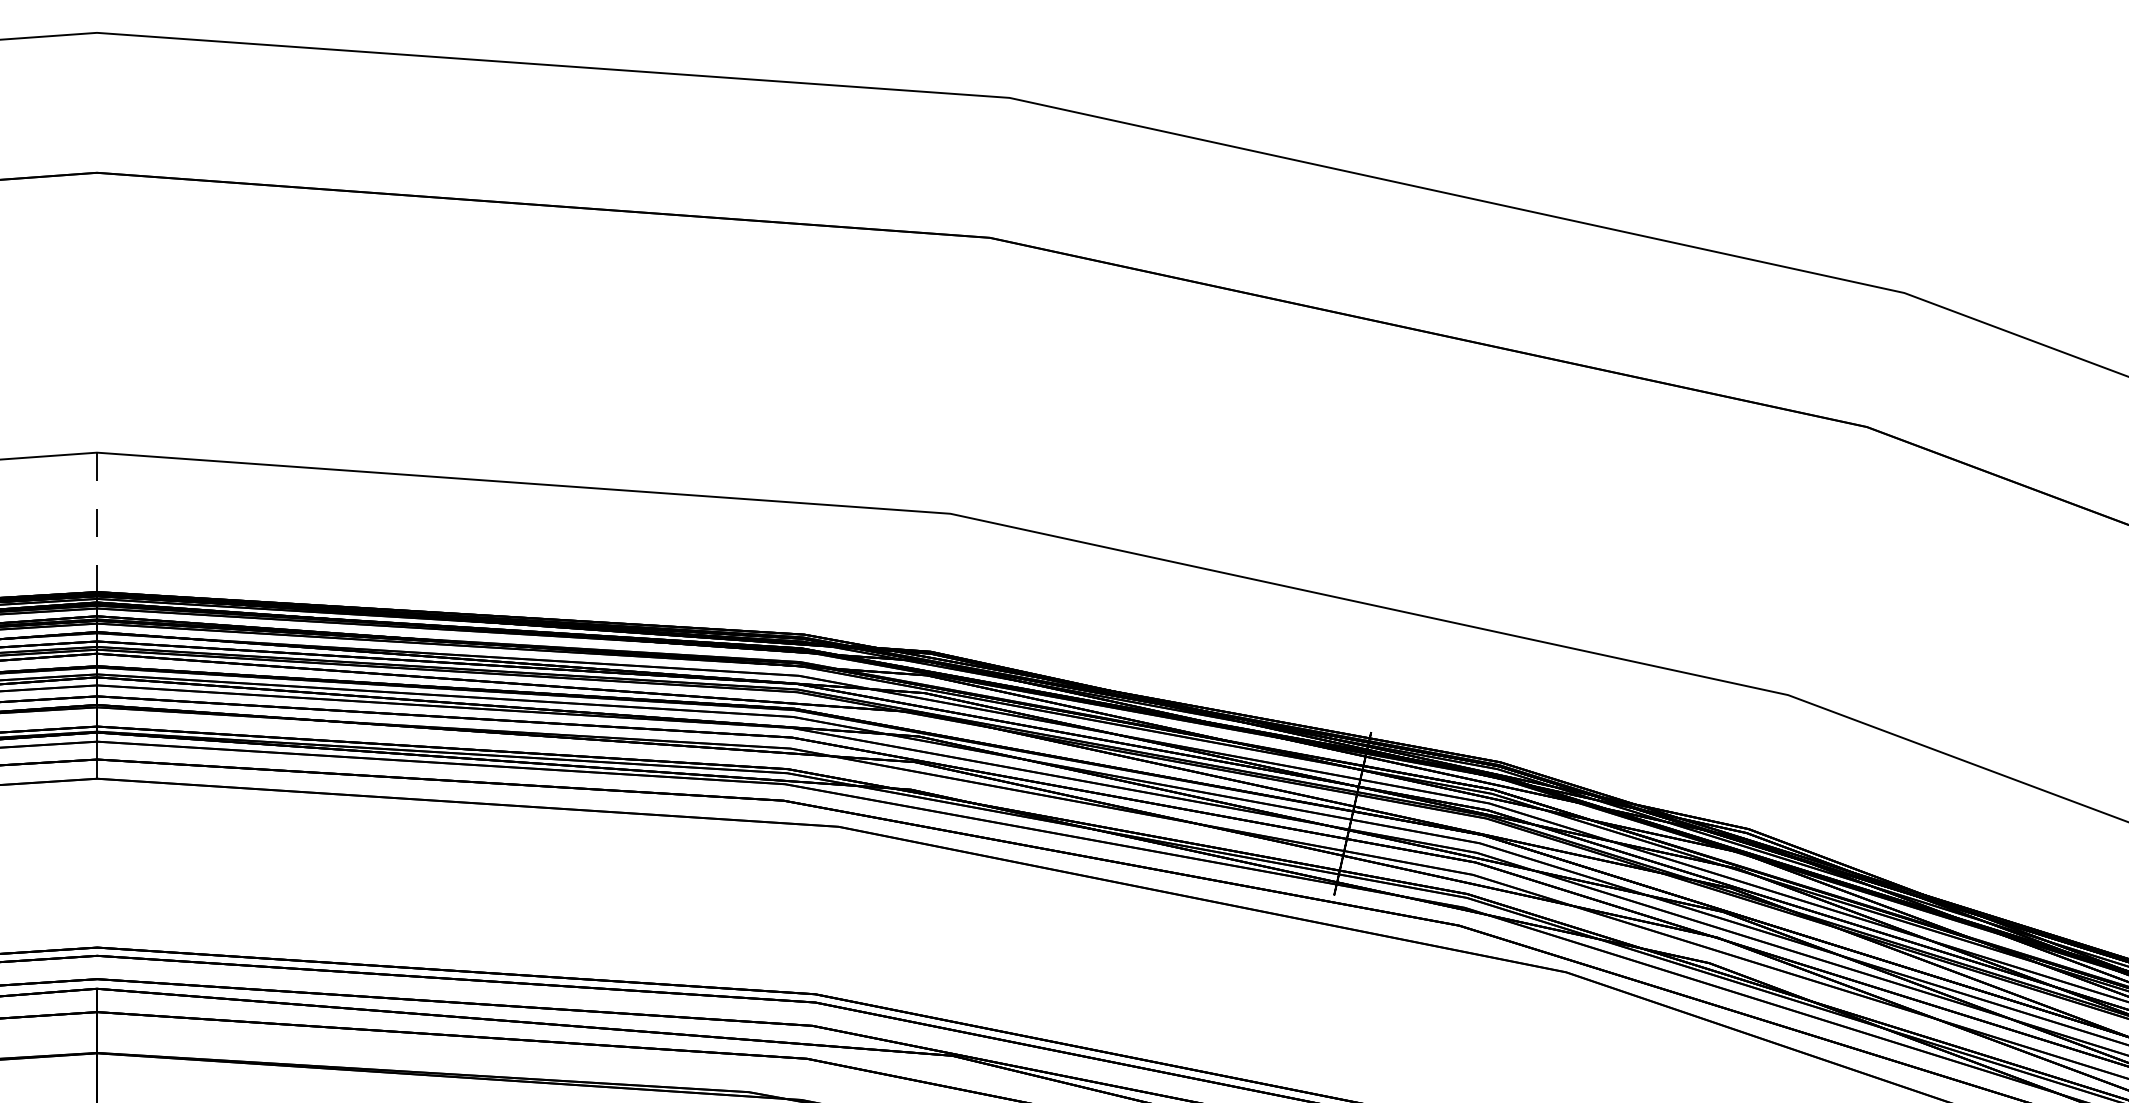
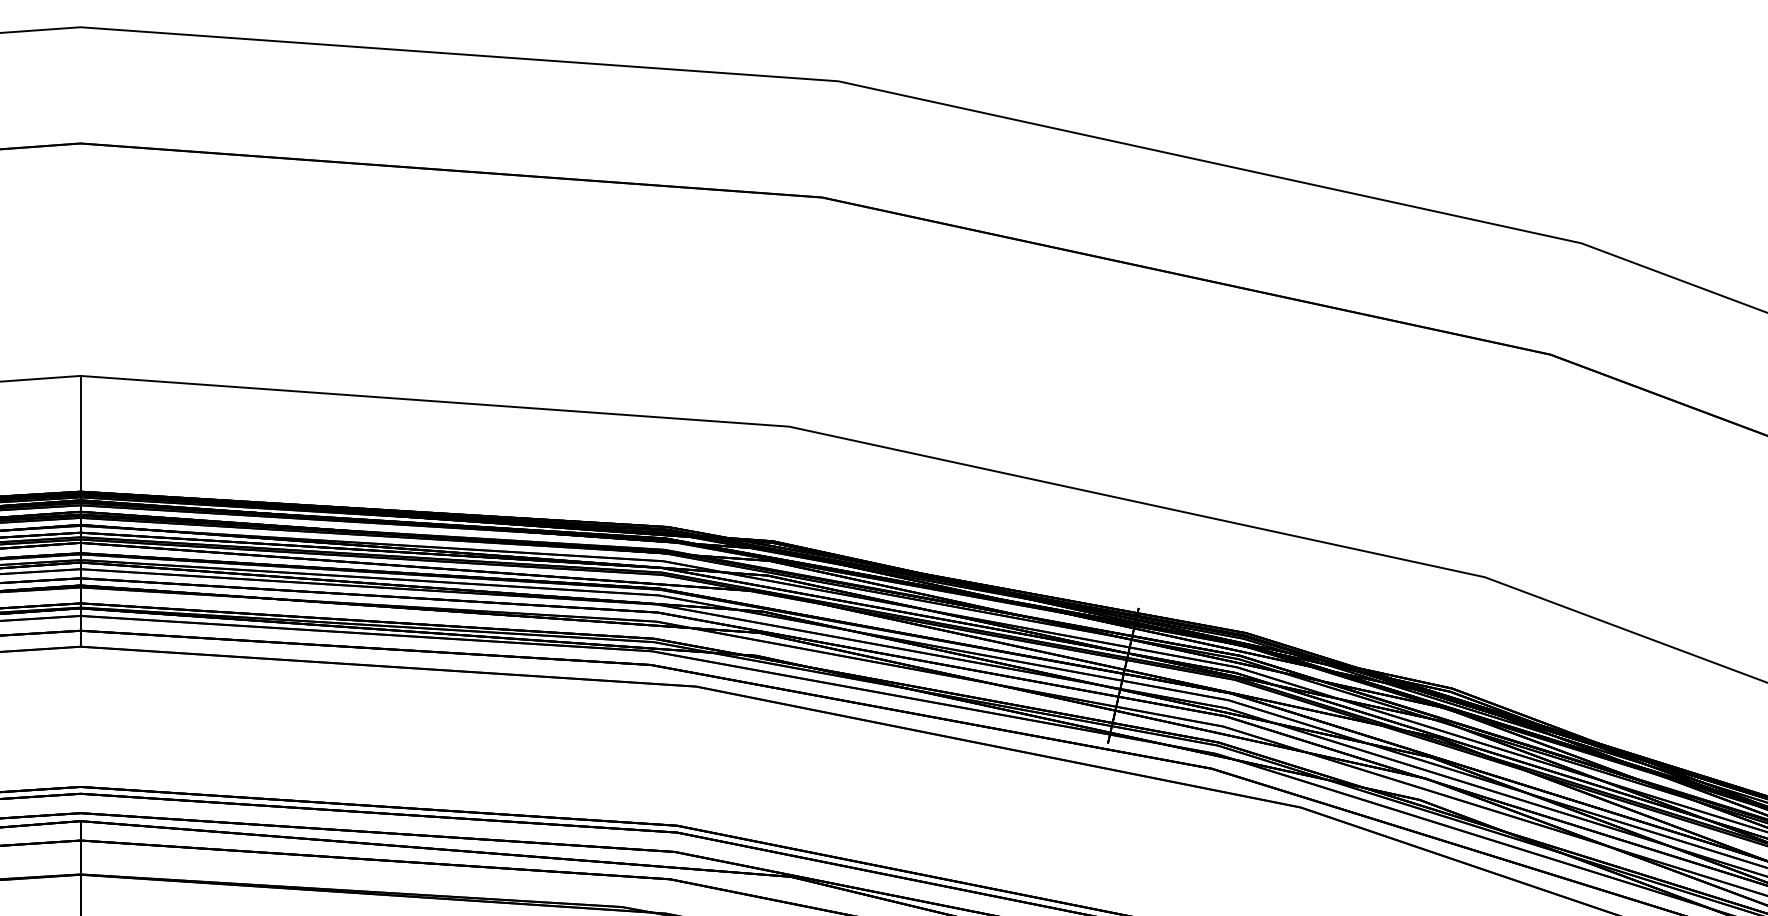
line: (97, 522) -> (80, 433), dashed -> solid

